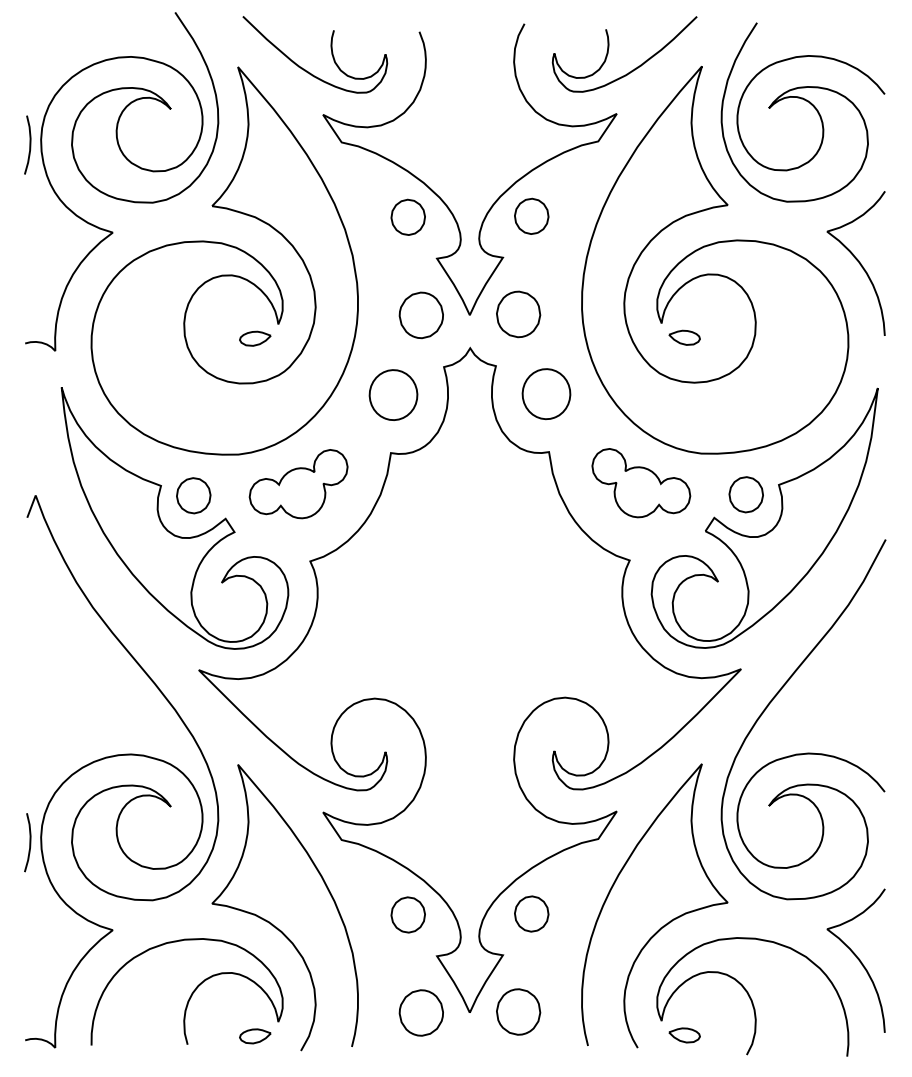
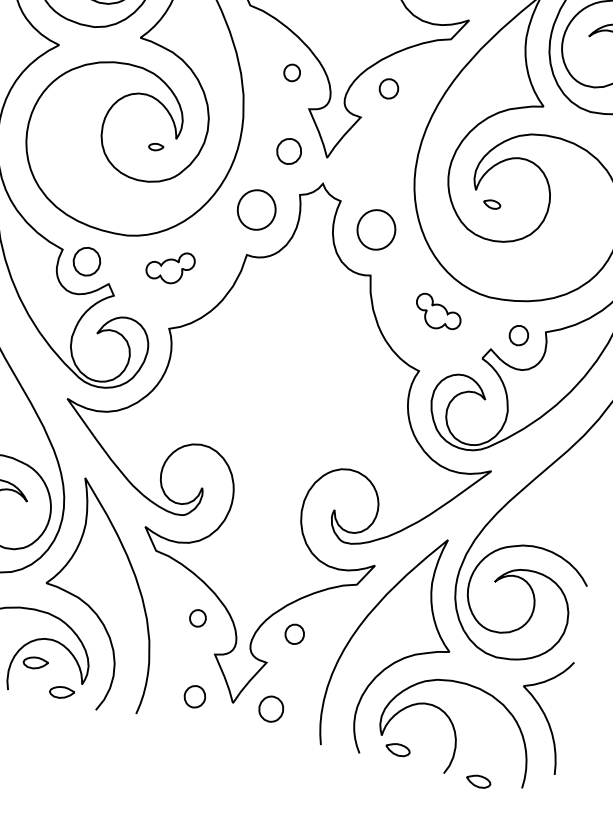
part: (531, 215) -> (388, 88), size x0.7
part: (407, 216) -> (291, 72), size x0.6
part: (518, 314) -> (365, 163), removed
part: (420, 315) -> (288, 151), size x0.7
part: (684, 337) -> (491, 204), size x0.7
part: (255, 338) -> (156, 147), size x0.6
part: (641, 483) -> (438, 312), size x0.6
part: (298, 484) -> (170, 267), size x0.6
part: (745, 494) -> (518, 335), size x0.7
part: (531, 913) -> (294, 633), size x0.7
part: (407, 914) -> (197, 617), size x0.6
part: (216, 1005) -> (35, 663), added
part: (518, 1011) -> (271, 708), size x0.7
part: (420, 1012) -> (194, 696), size x0.6
part: (791, 1057) -> (478, 781), added

